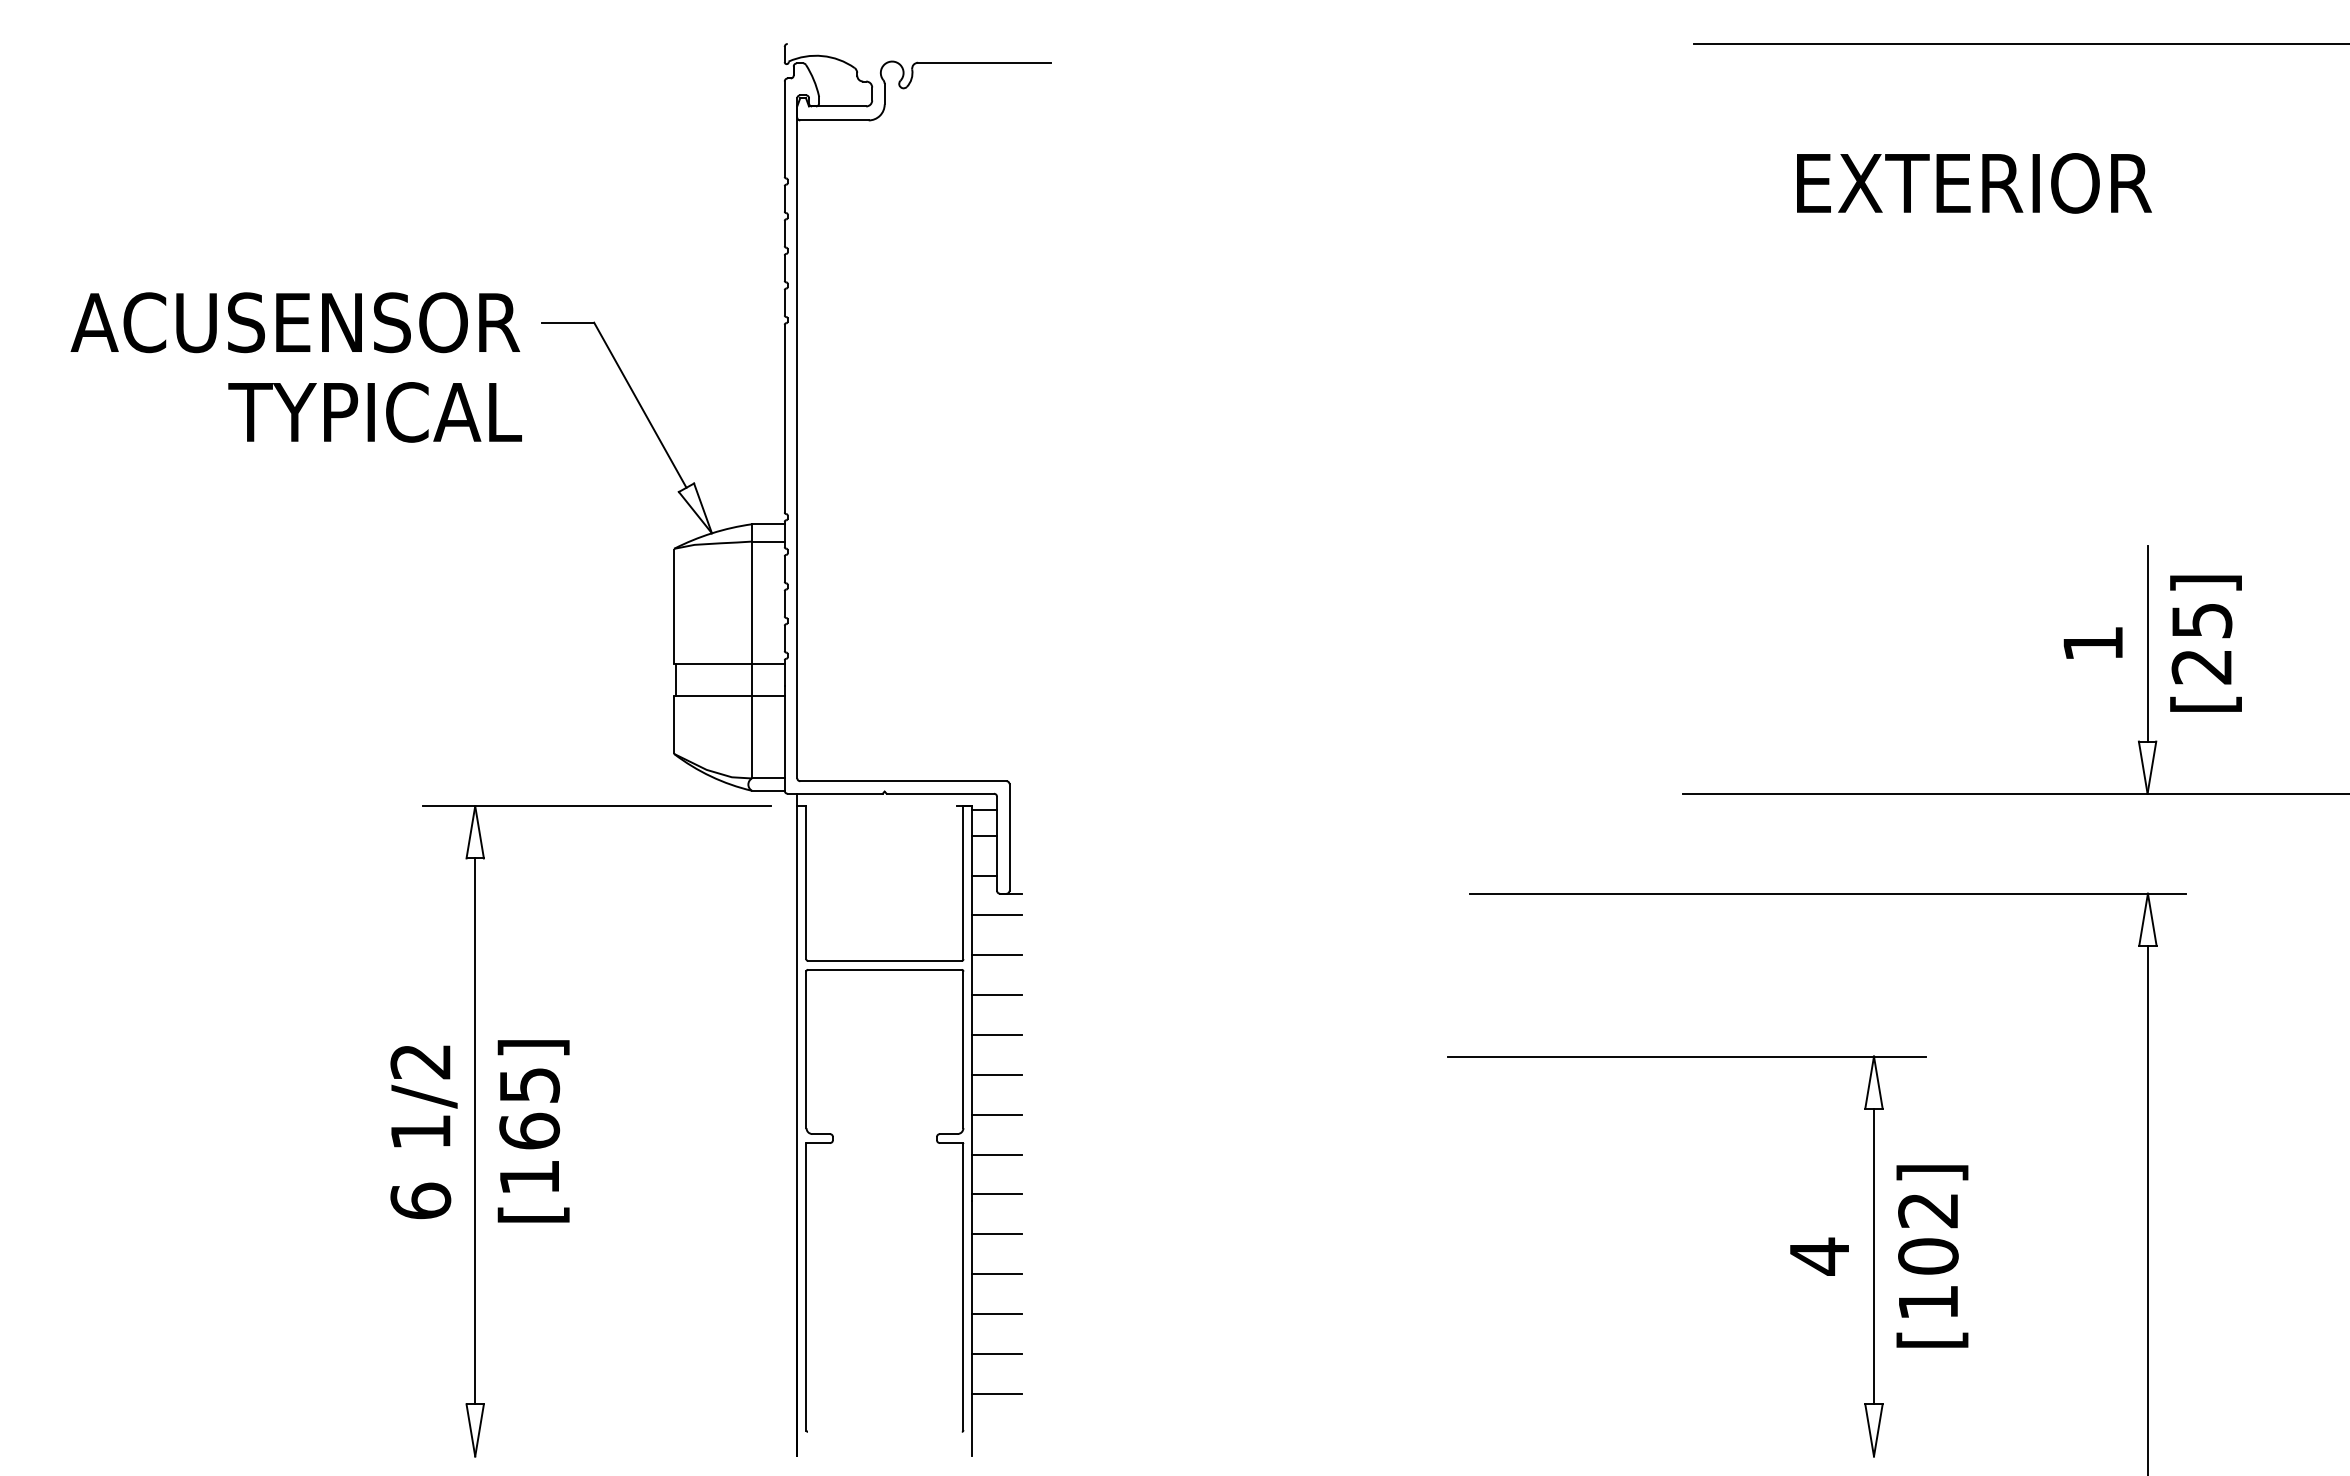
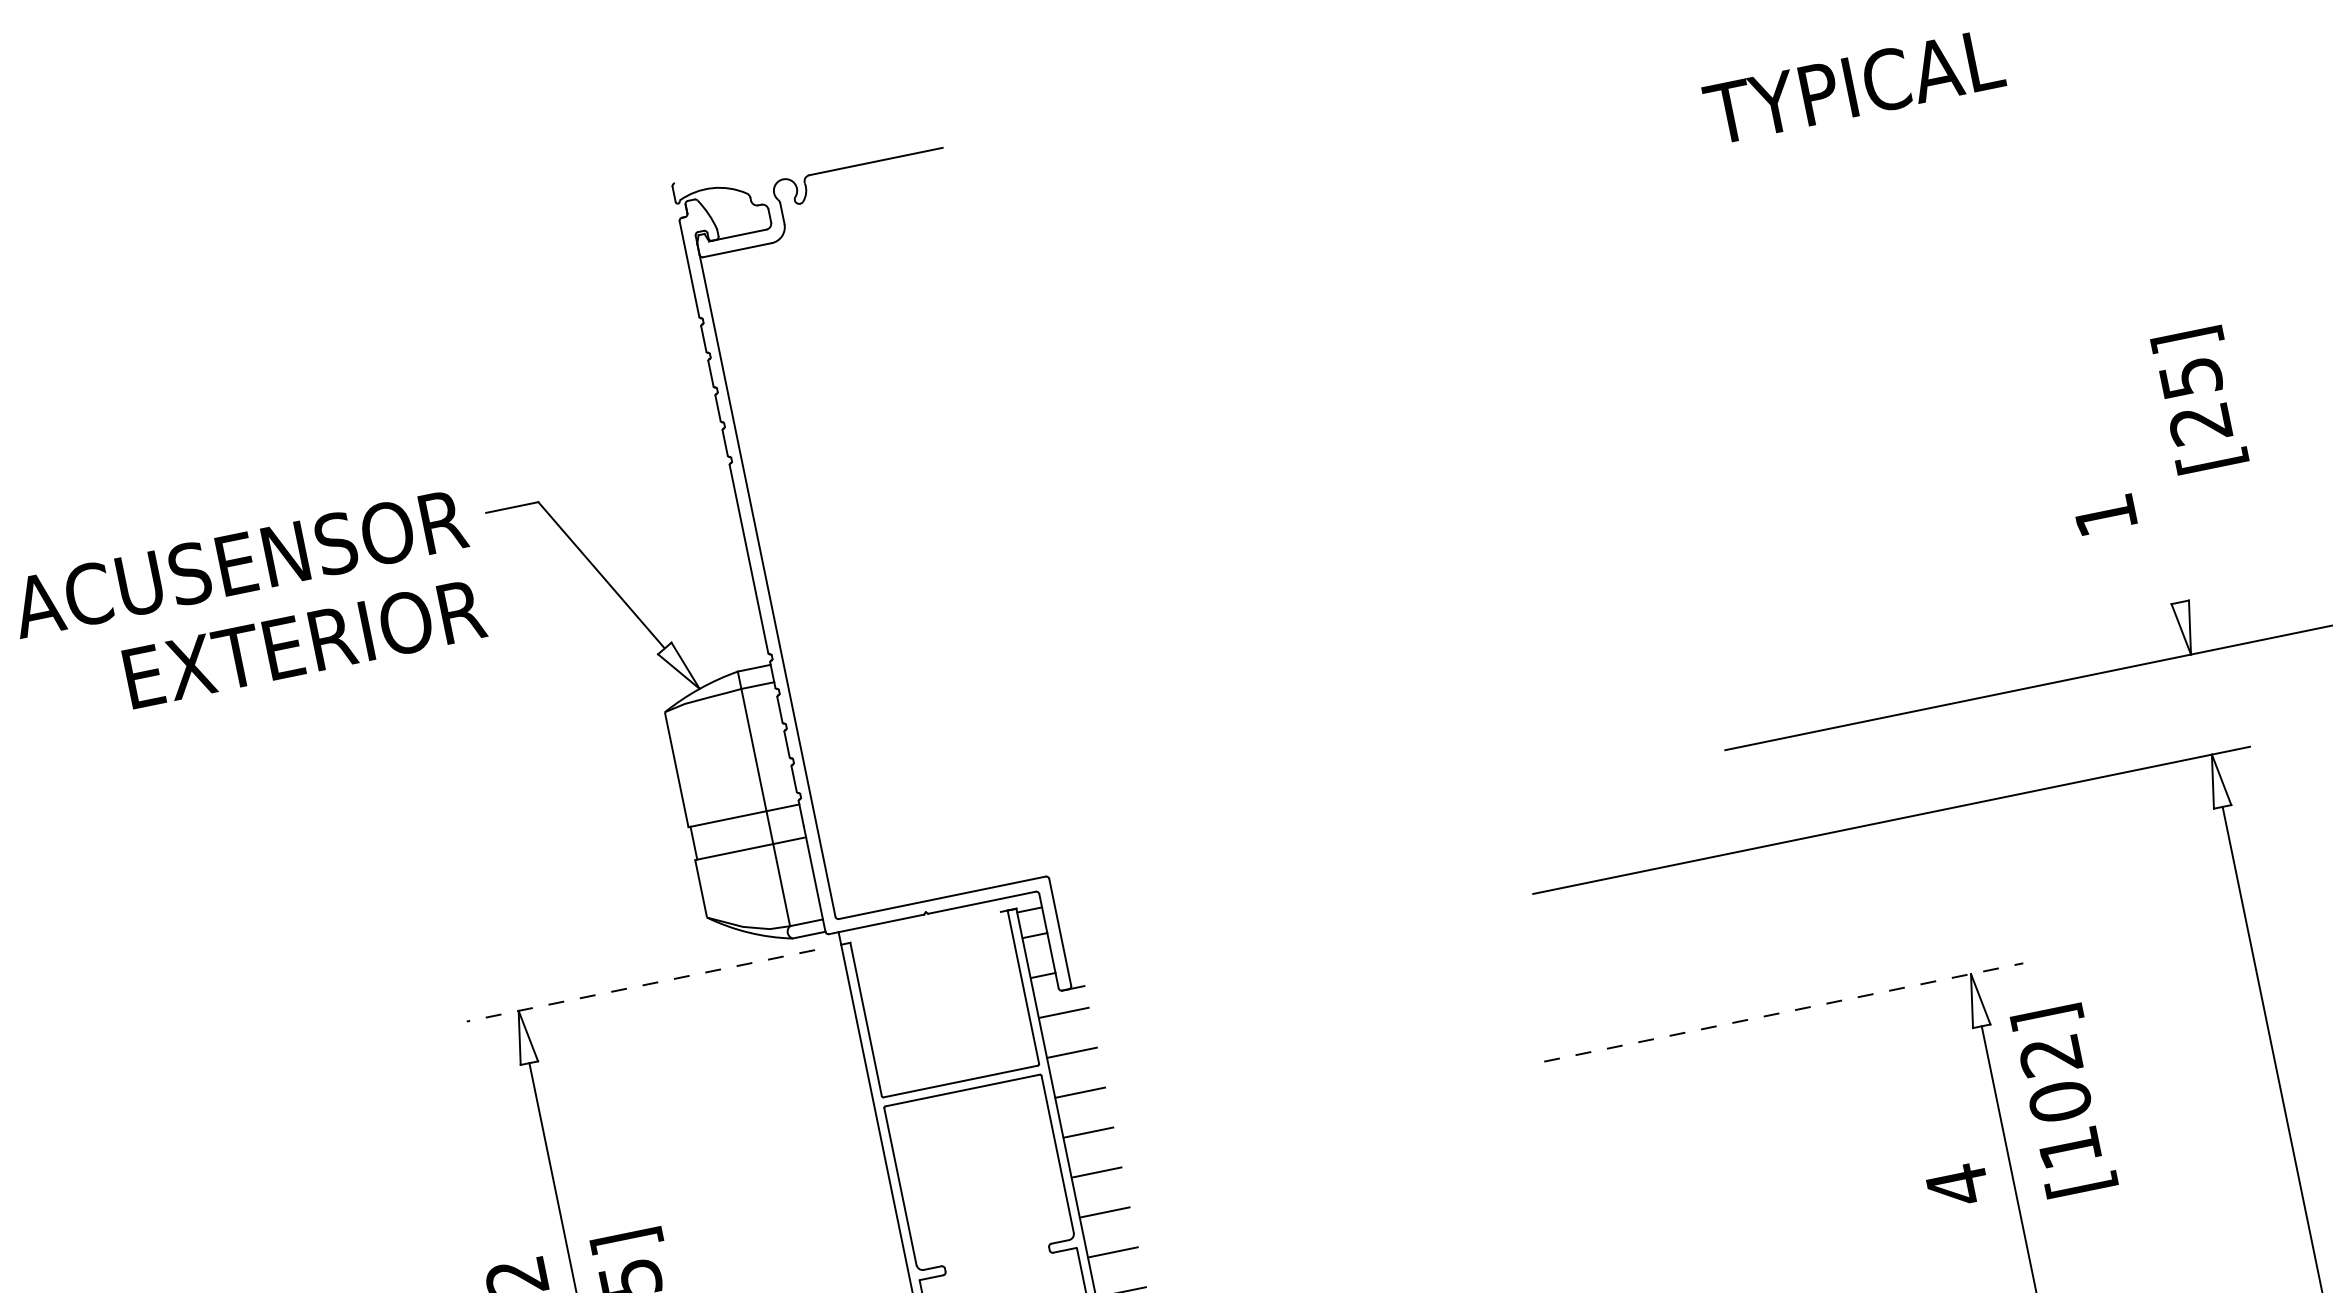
text: (1970, 183) -> (1888, 79), EXTERIOR -> TYPICAL
text: (343, 412) -> (305, 643), TYPICAL -> EXTERIOR
line: (2147, 643) -> (2160, 504), removed
text: (2205, 643) -> (2199, 400), moved
line: (597, 806) -> (641, 986), solid -> dashed
line: (1687, 1056) -> (1784, 1012), solid -> dashed
text: (1932, 1256) -> (2064, 1100), moved

